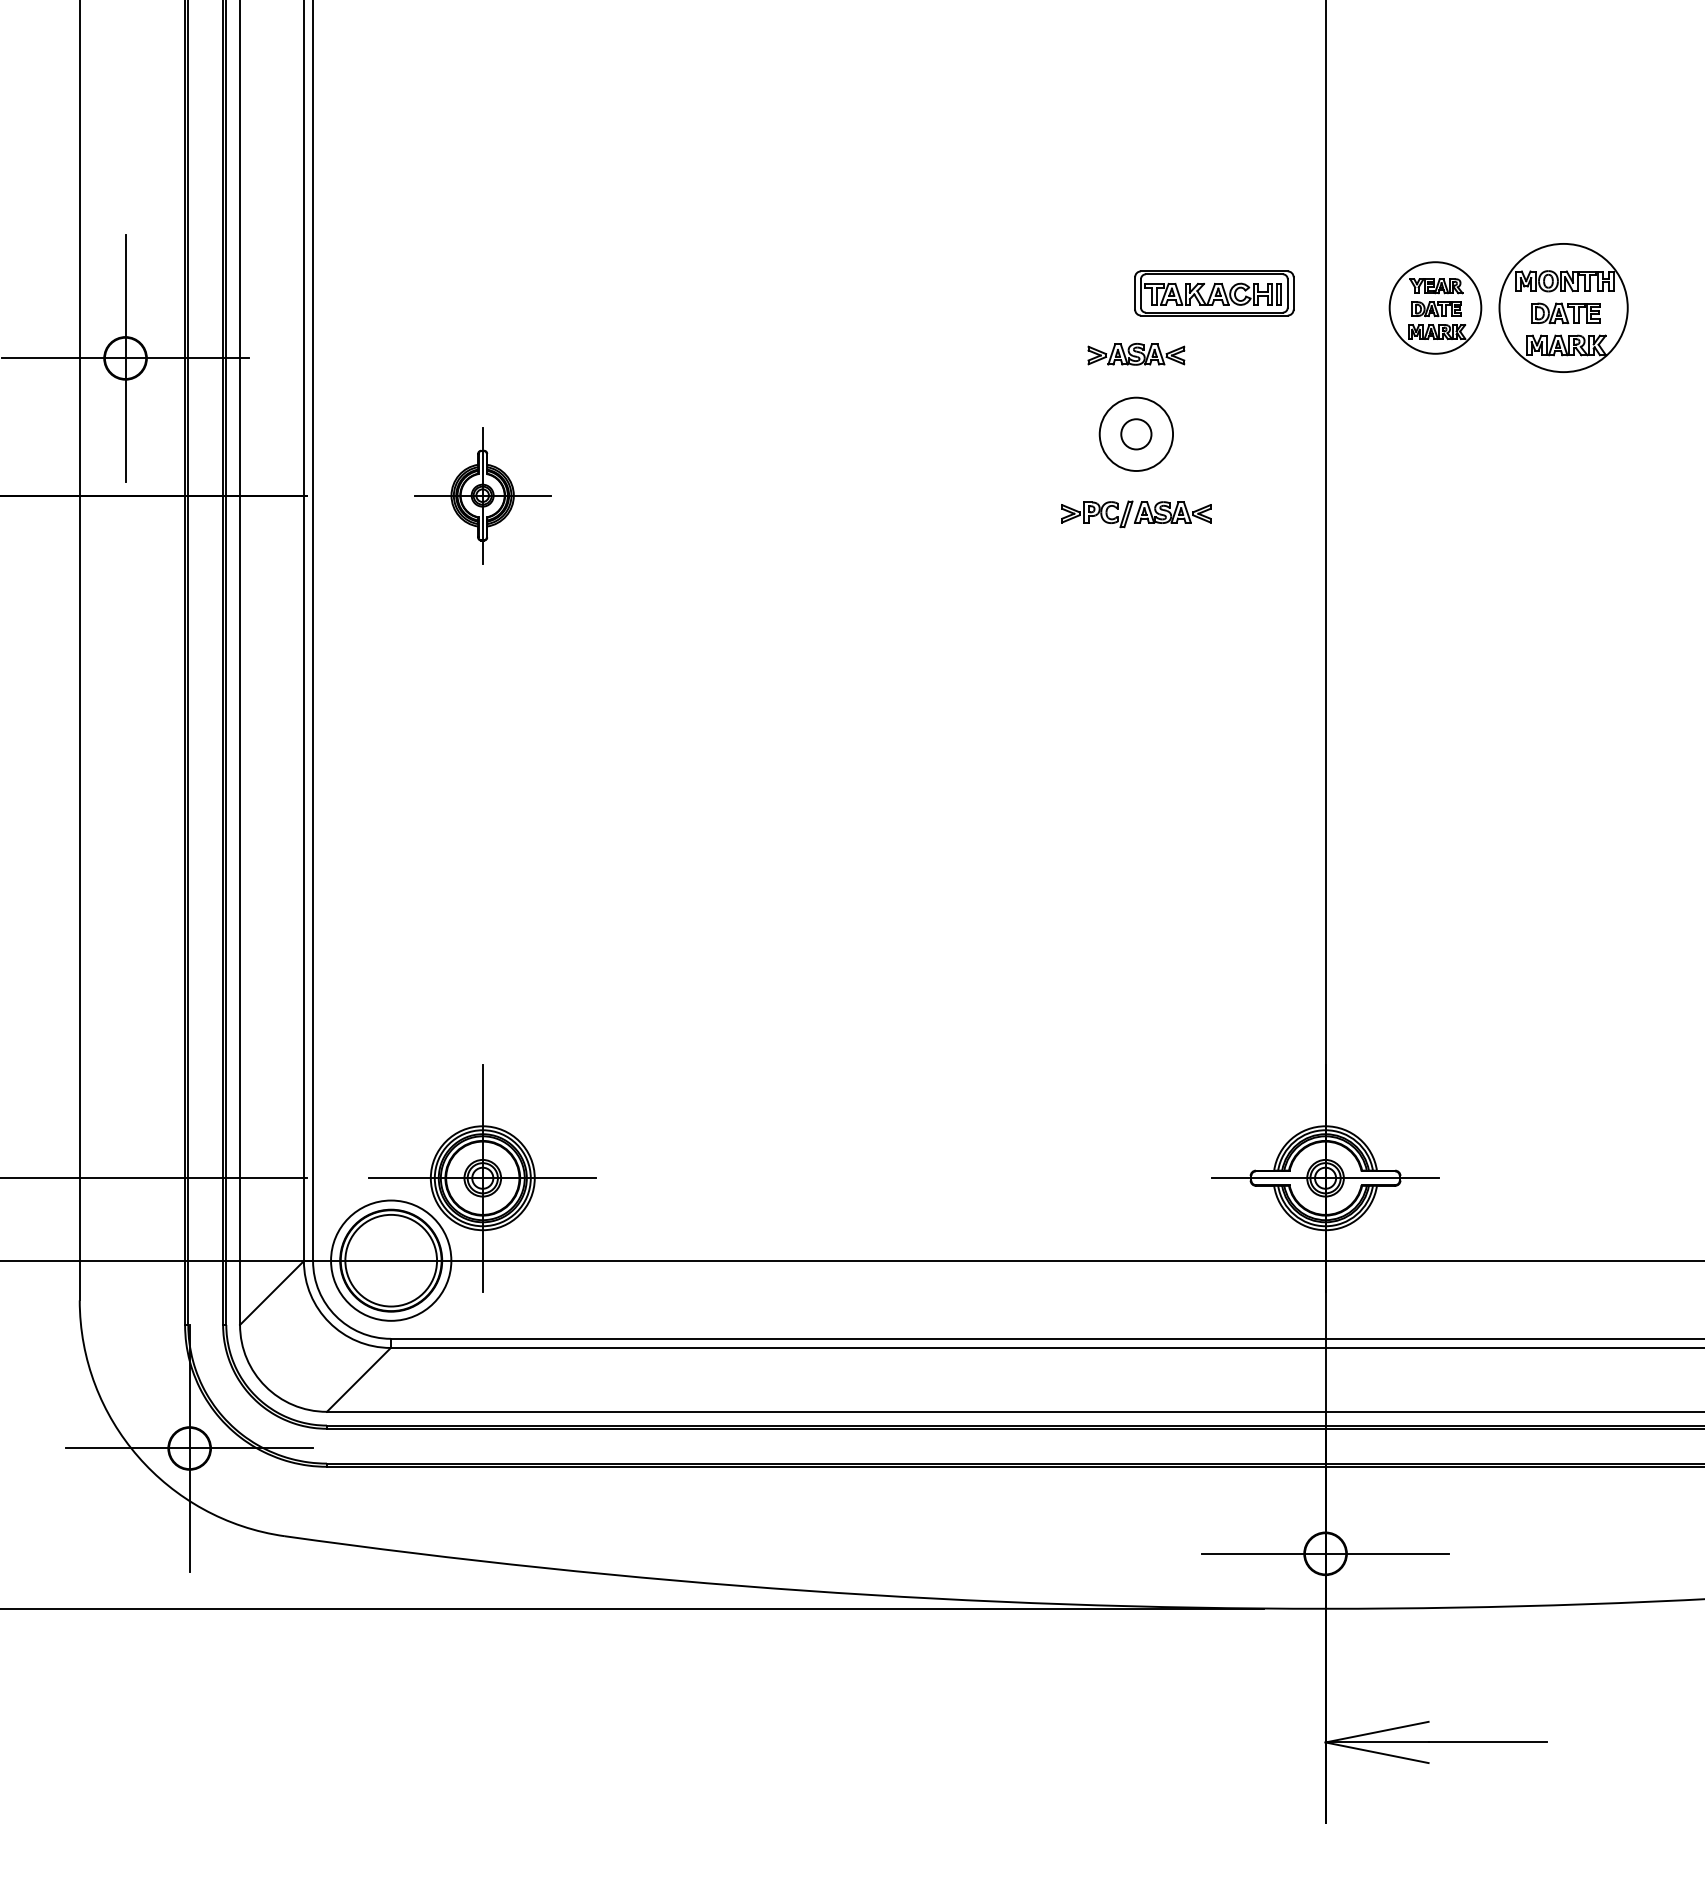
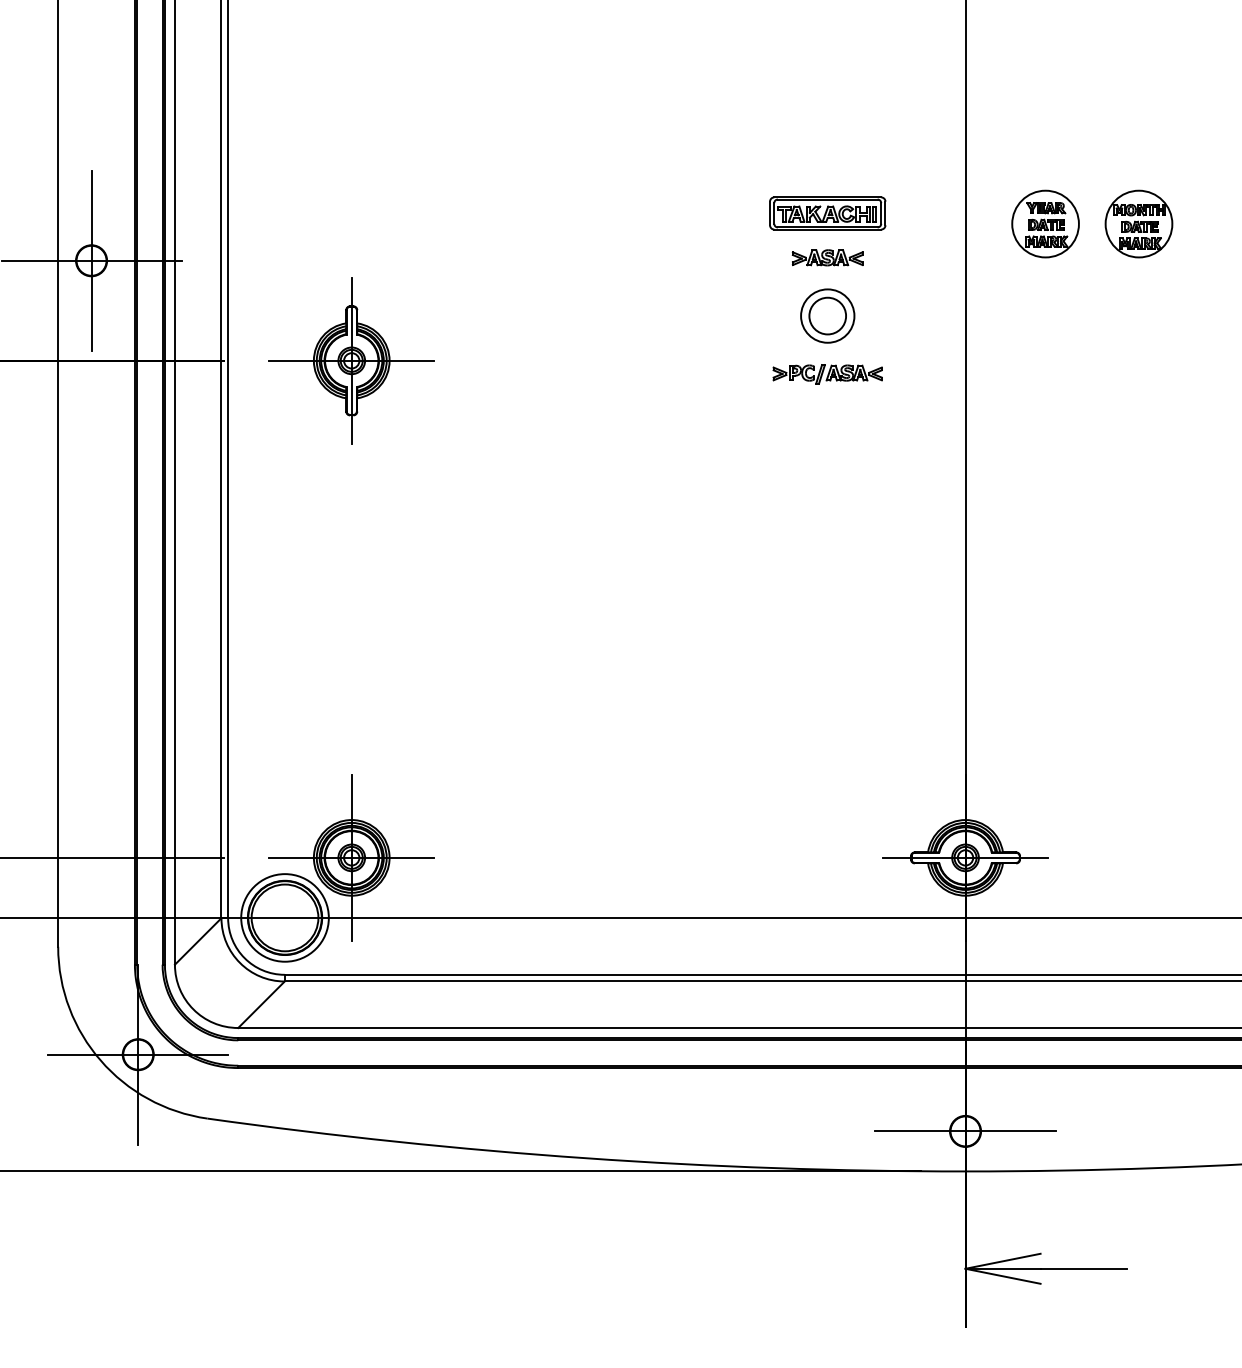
part: (1214, 293) -> (827, 213), moved
part: (1563, 307) -> (1138, 223), size x0.71
circle: (1136, 434) -> (827, 316), size x1.67
part: (482, 495) -> (351, 360), size x1.67

